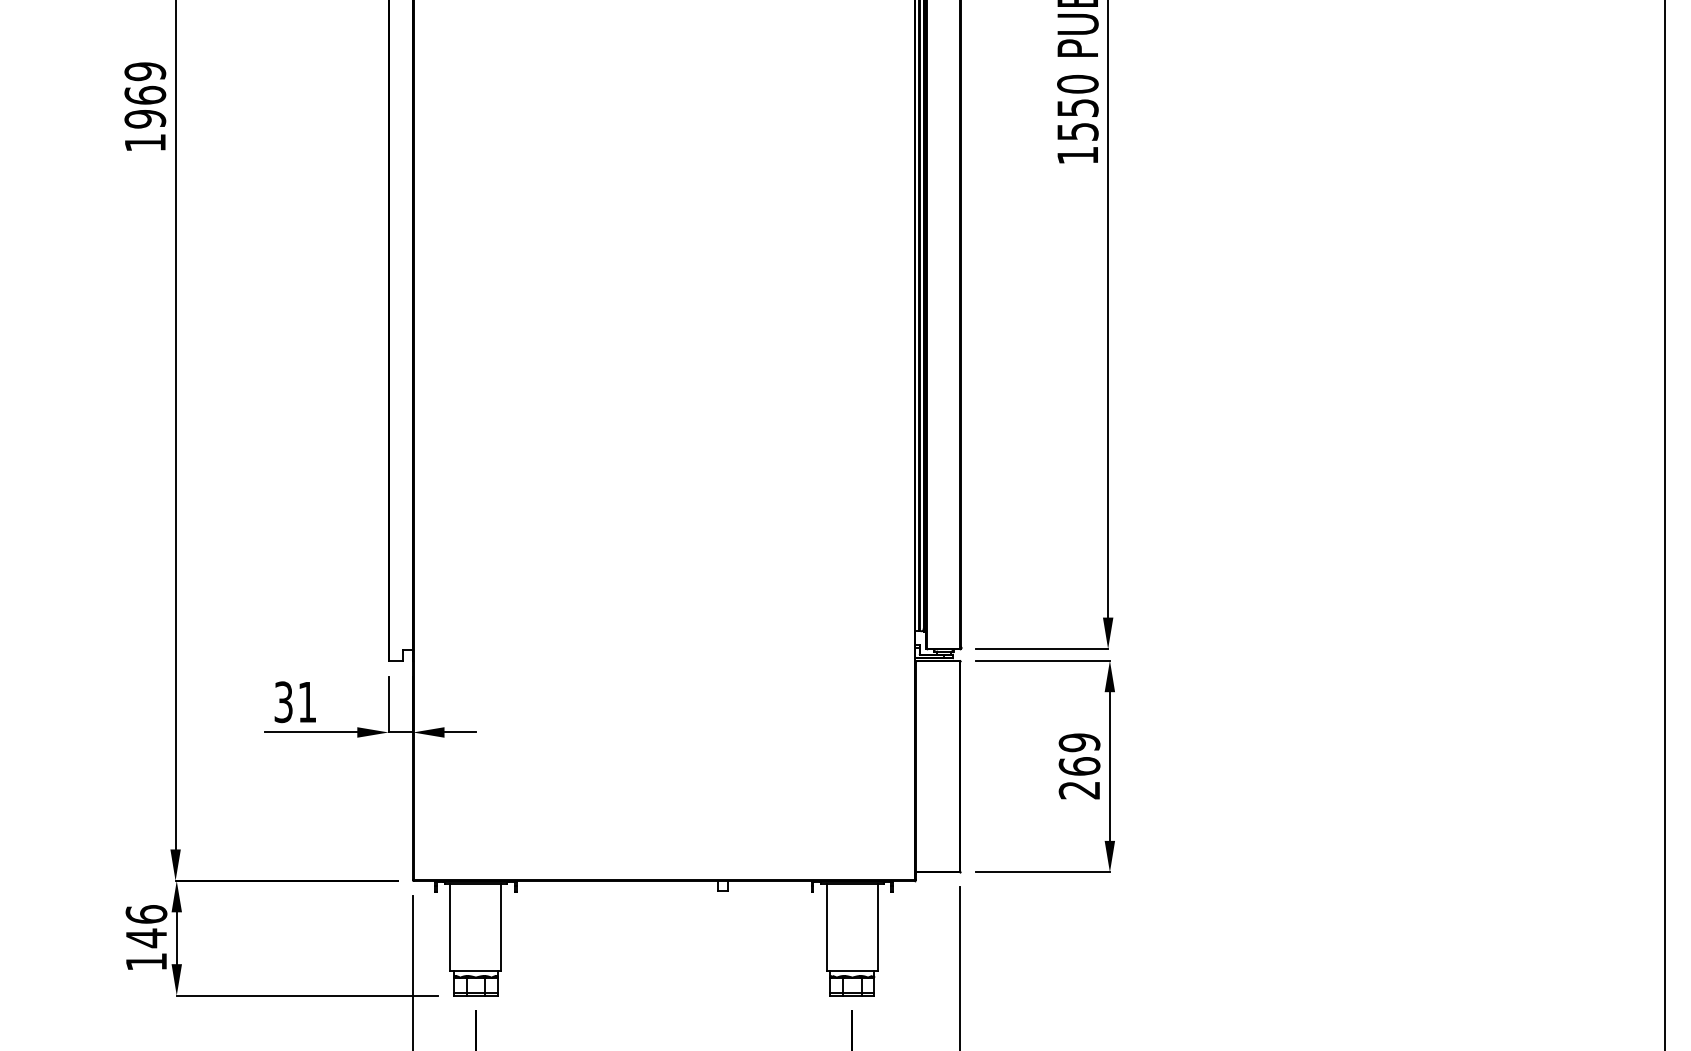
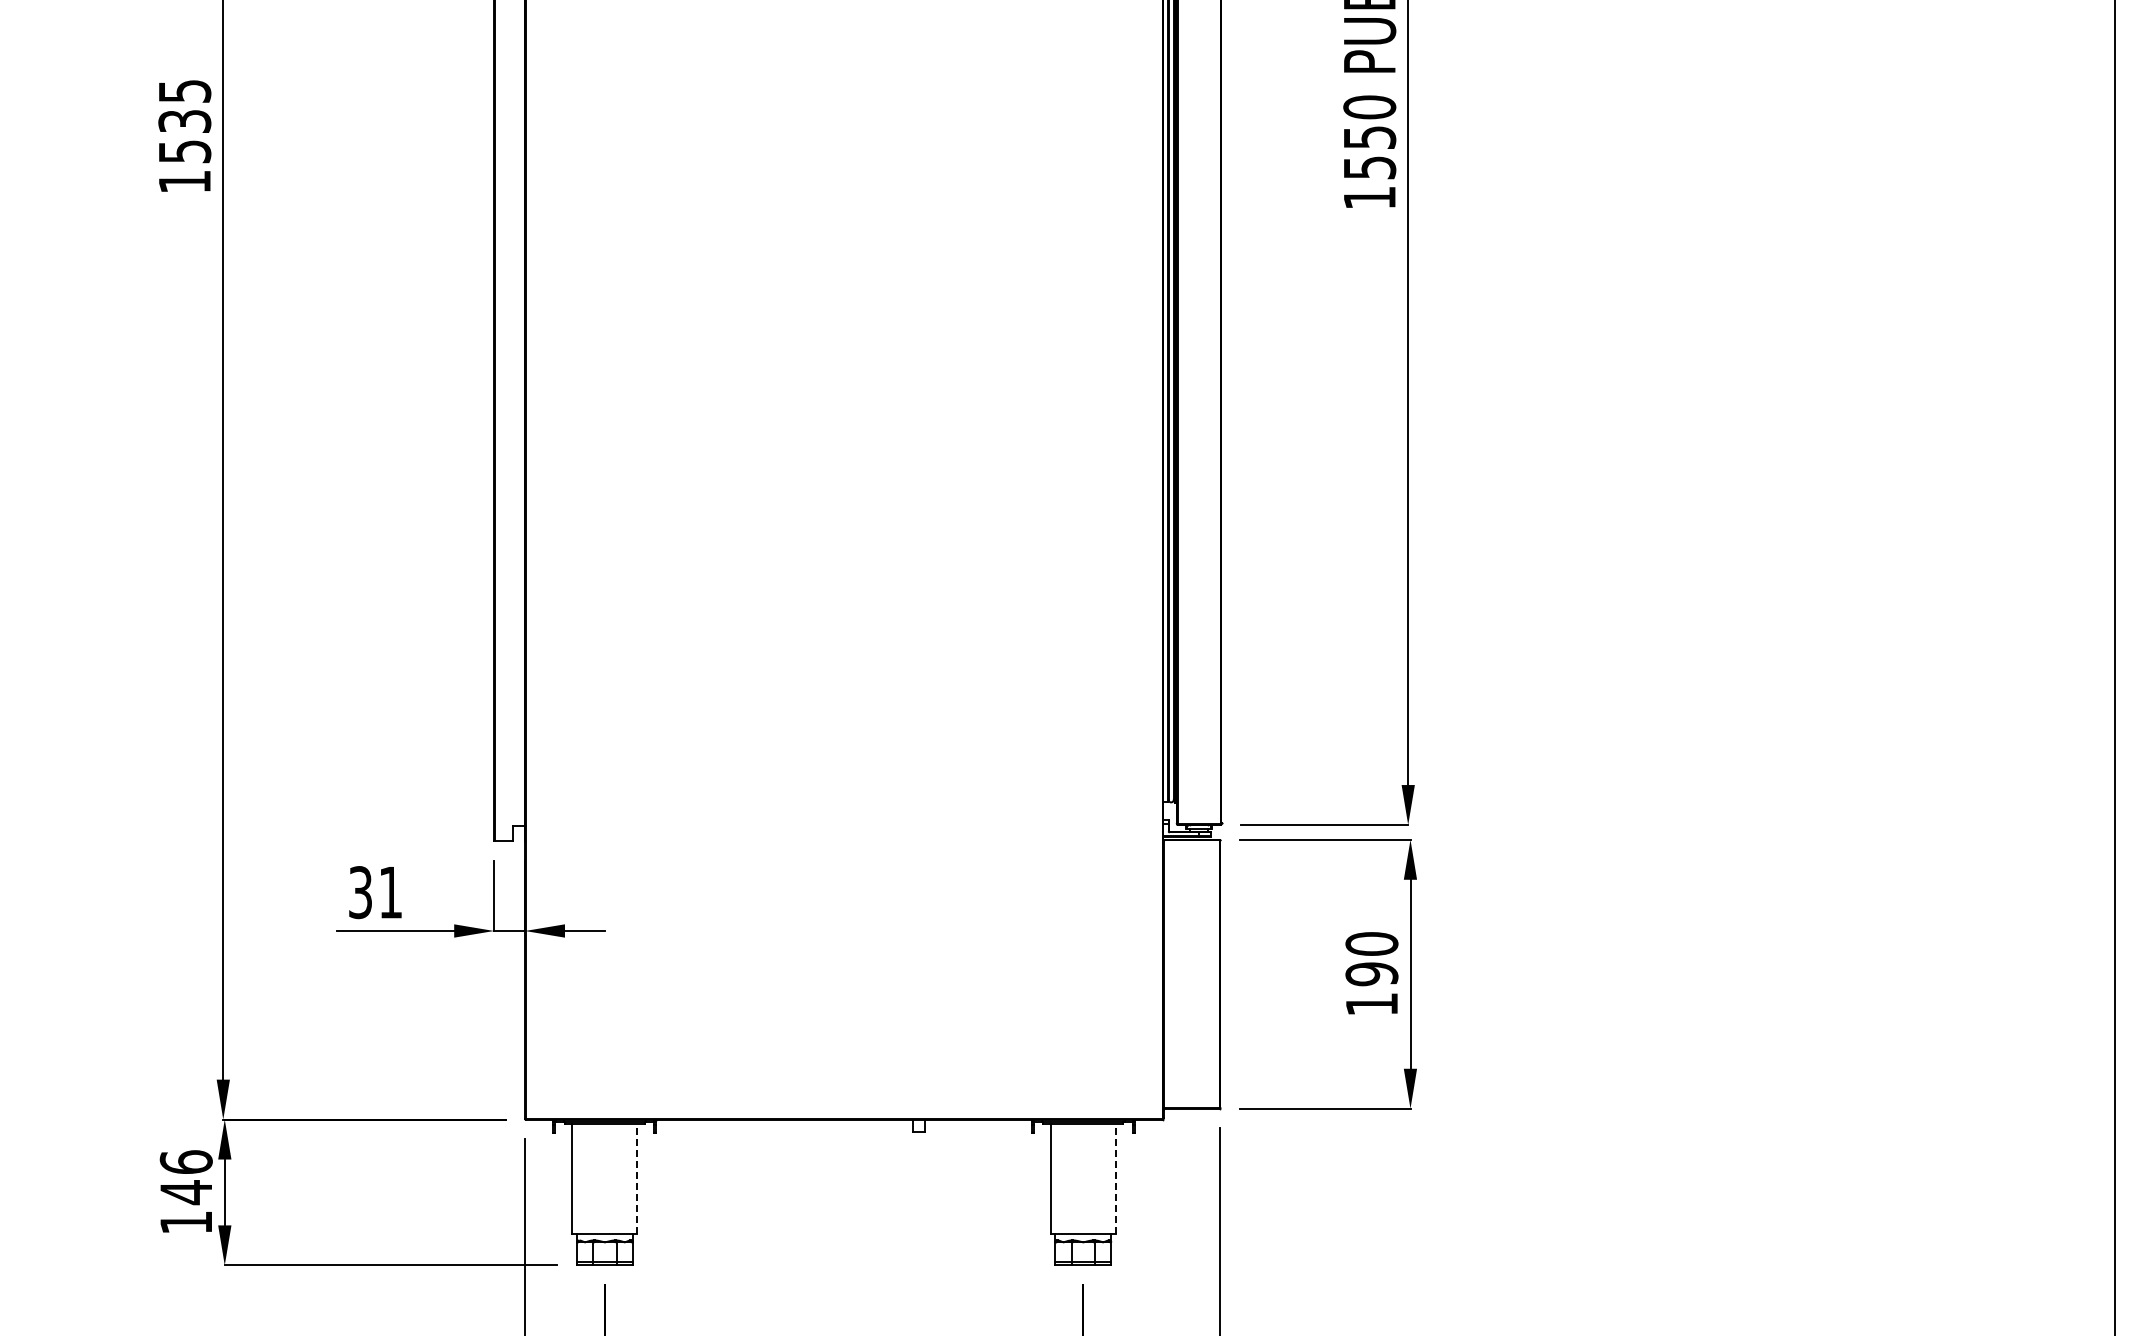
text: (145, 95) -> (184, 121), 1969 -> 1535
text: (1079, 765) -> (1371, 973), 269 -> 190
line: (501, 927) -> (637, 1178), solid -> dashed
line: (877, 927) -> (1115, 1178), solid -> dashed

